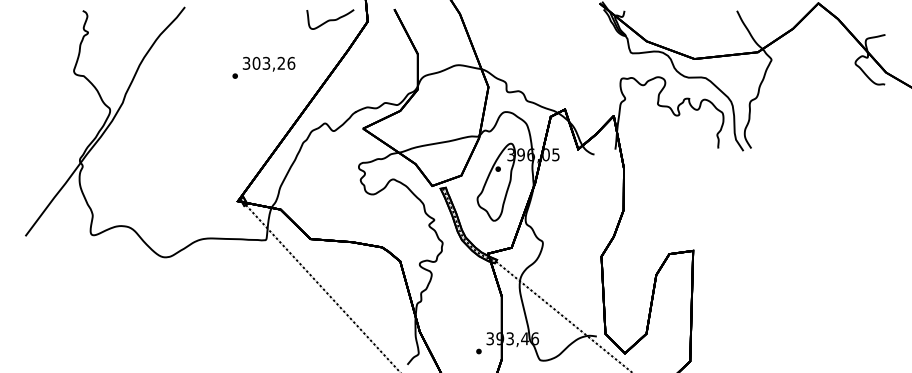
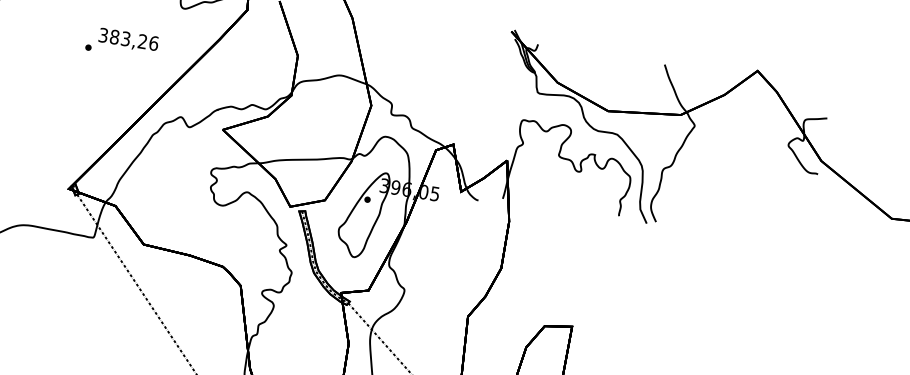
text: (256, 63) -> (114, 37), 303,26 -> 383,26

